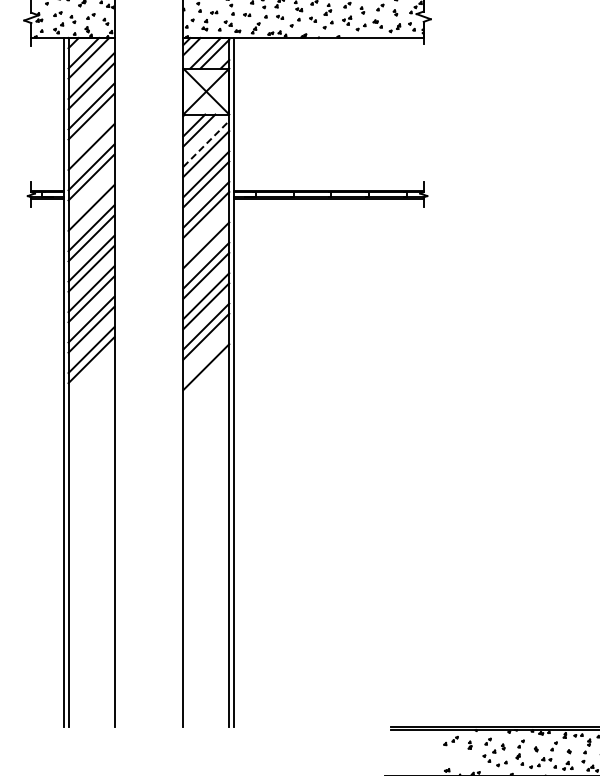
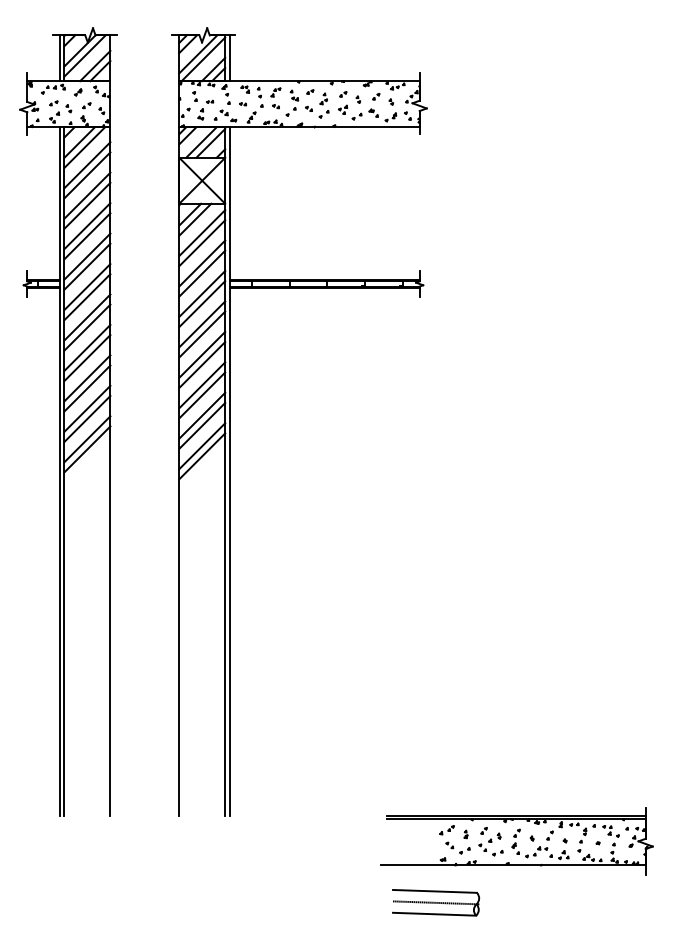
line: (91, 137) -> (87, 226), added
line: (206, 143) -> (202, 232), dashed -> solid
line: (91, 198) -> (87, 287), added
line: (206, 235) -> (202, 324), added
line: (206, 357) -> (202, 446), added
part: (461, 758) -> (457, 847), added

